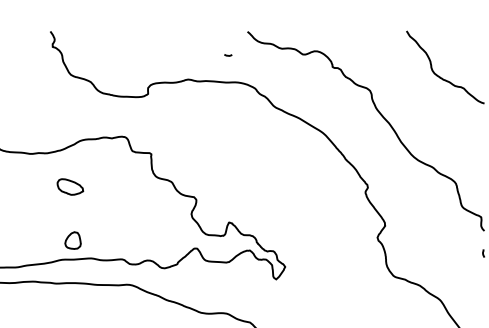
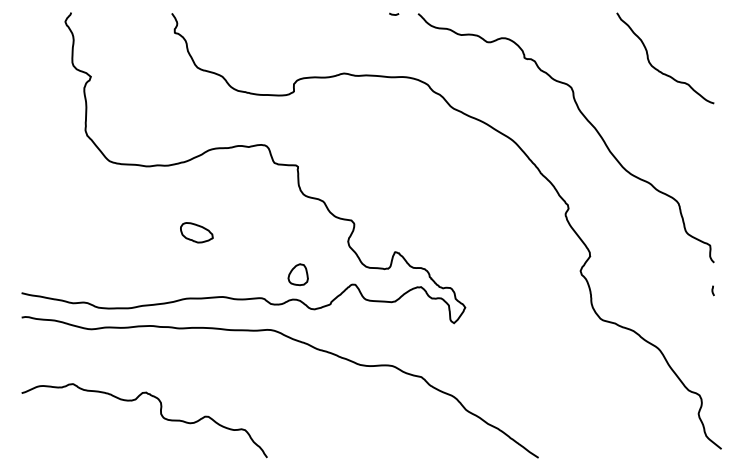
curve: (227, 54) -> (393, 13), moved
part: (70, 186) -> (196, 232), moved
part: (72, 240) -> (297, 274), moved

